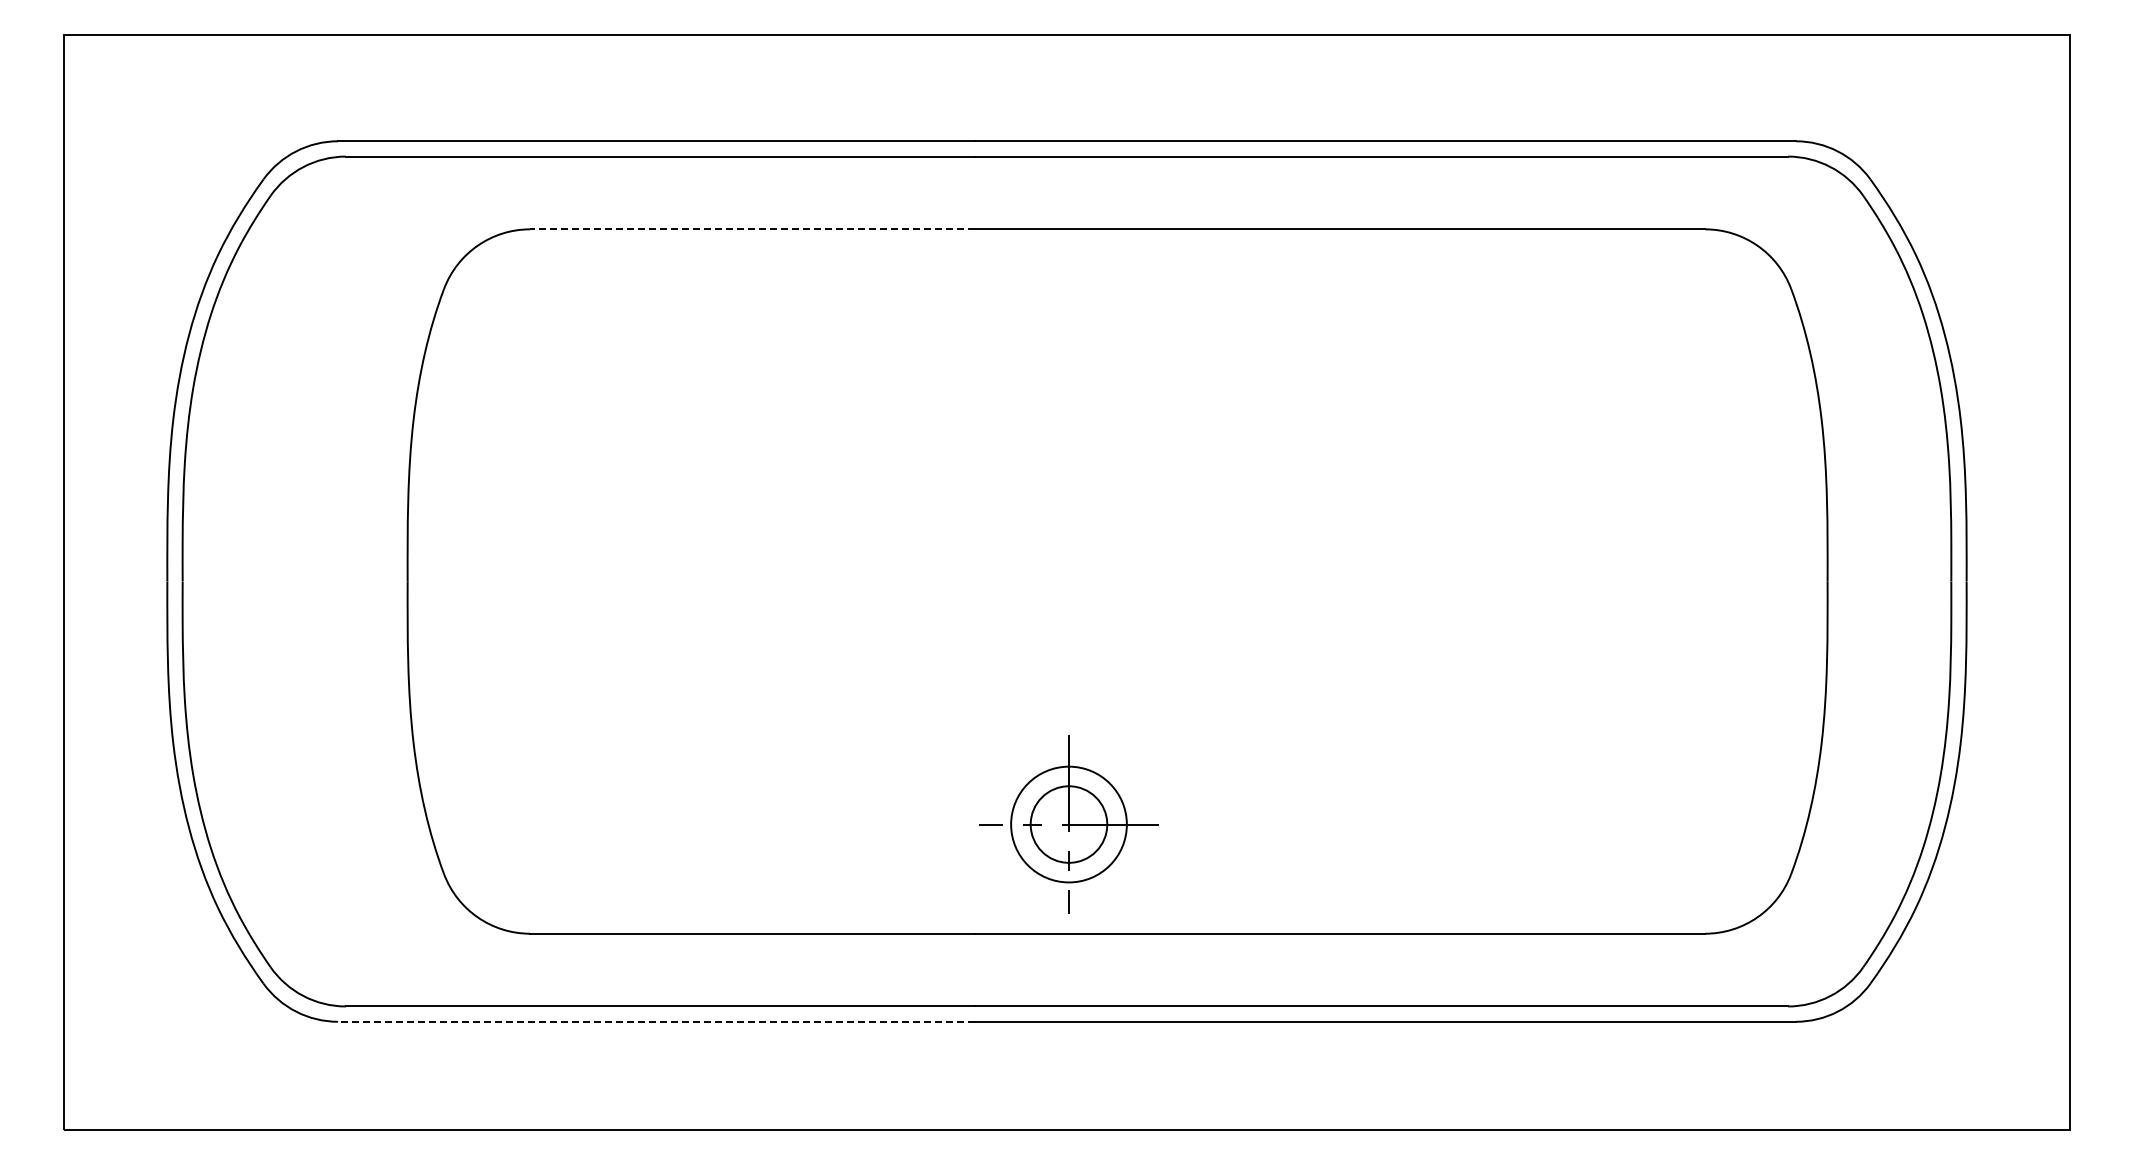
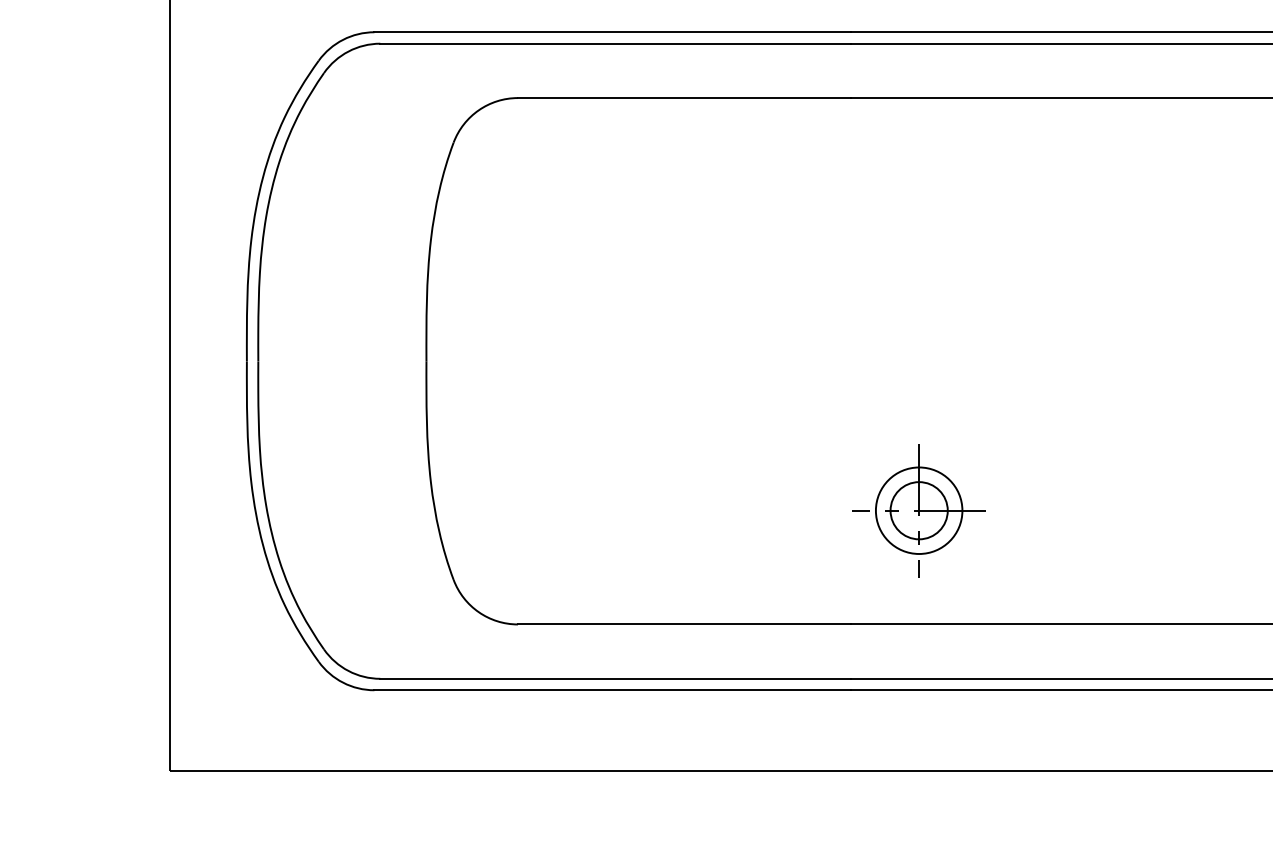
line: (752, 229) -> (684, 98), dashed -> solid
part: (1068, 824) -> (918, 510), moved
line: (656, 1021) -> (612, 690), dashed -> solid

